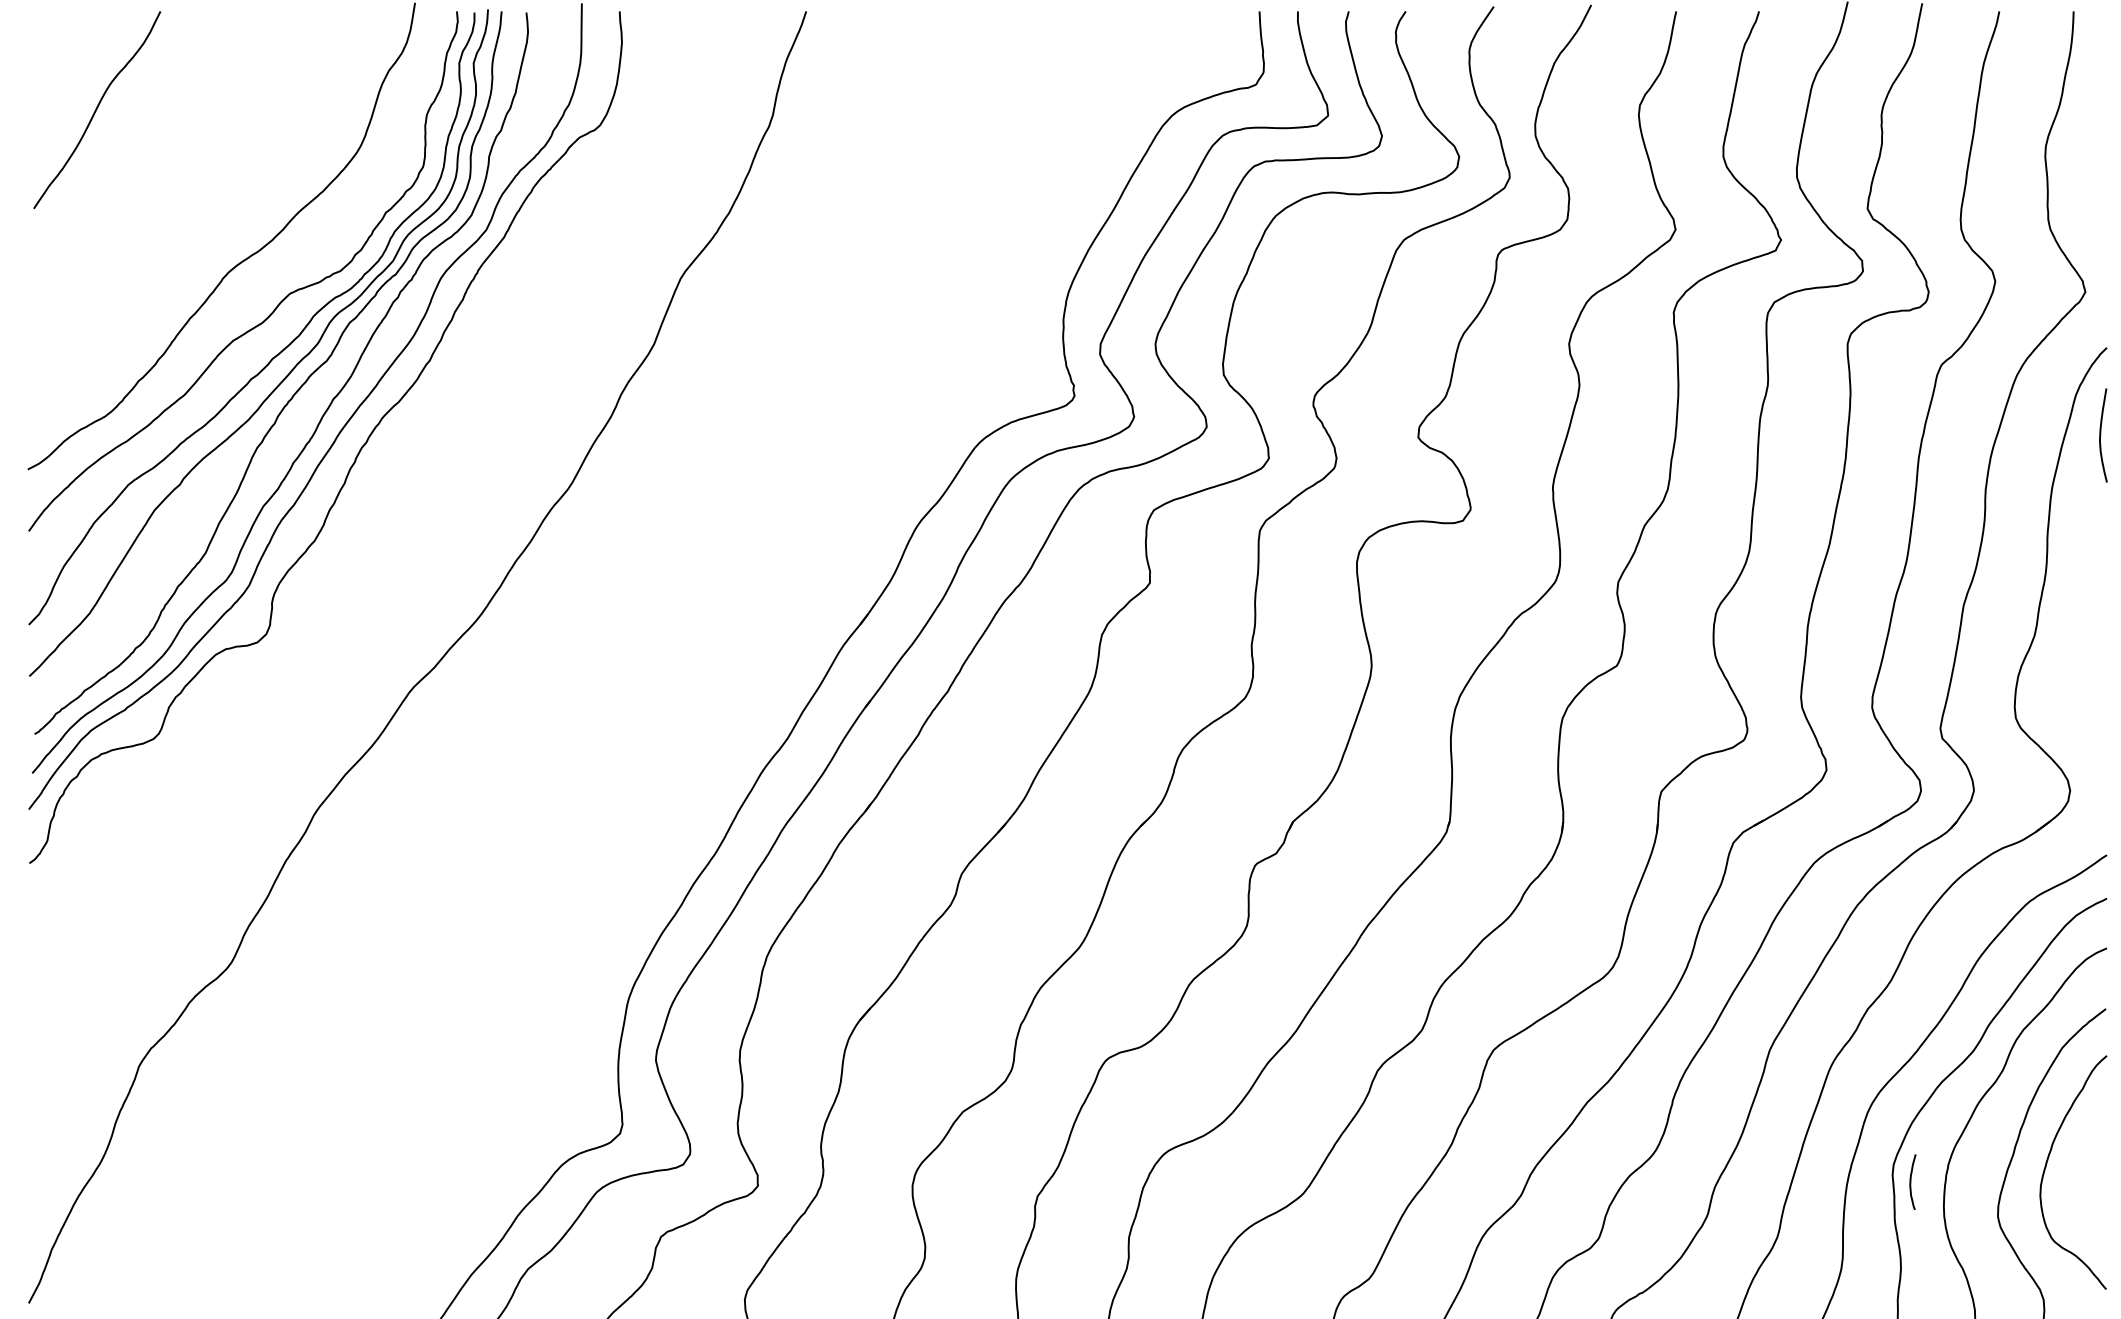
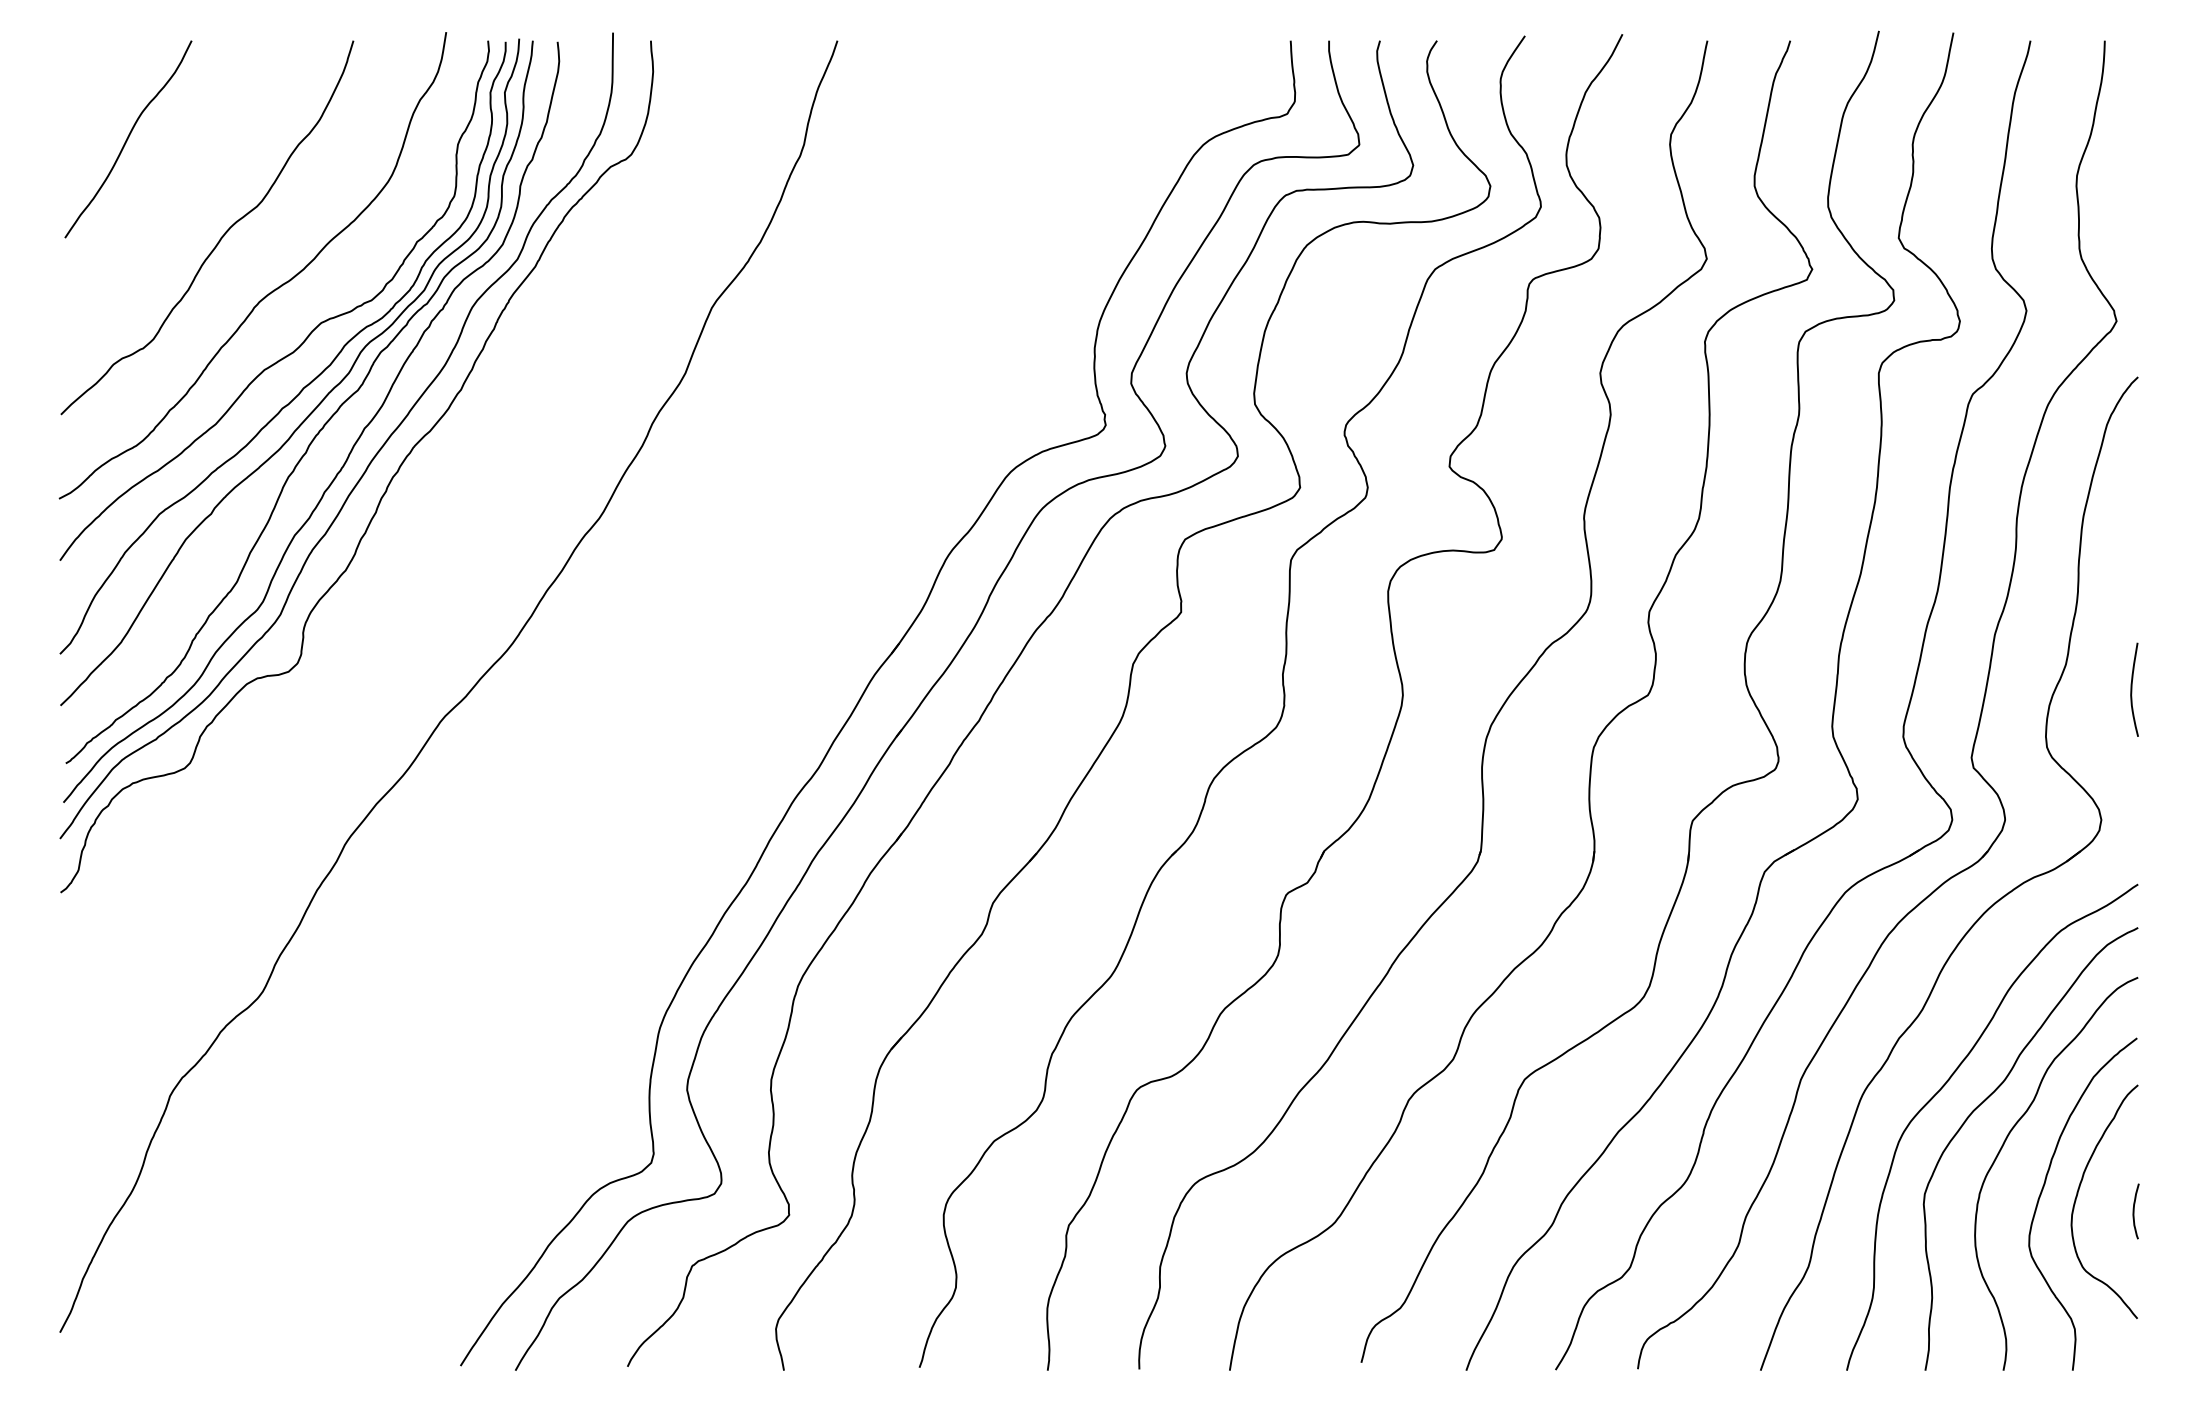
curve: (189, 208) -> (220, 237), added
curve: (2101, 435) -> (2132, 689), moved
curve: (1911, 1182) -> (2134, 1211), moved

